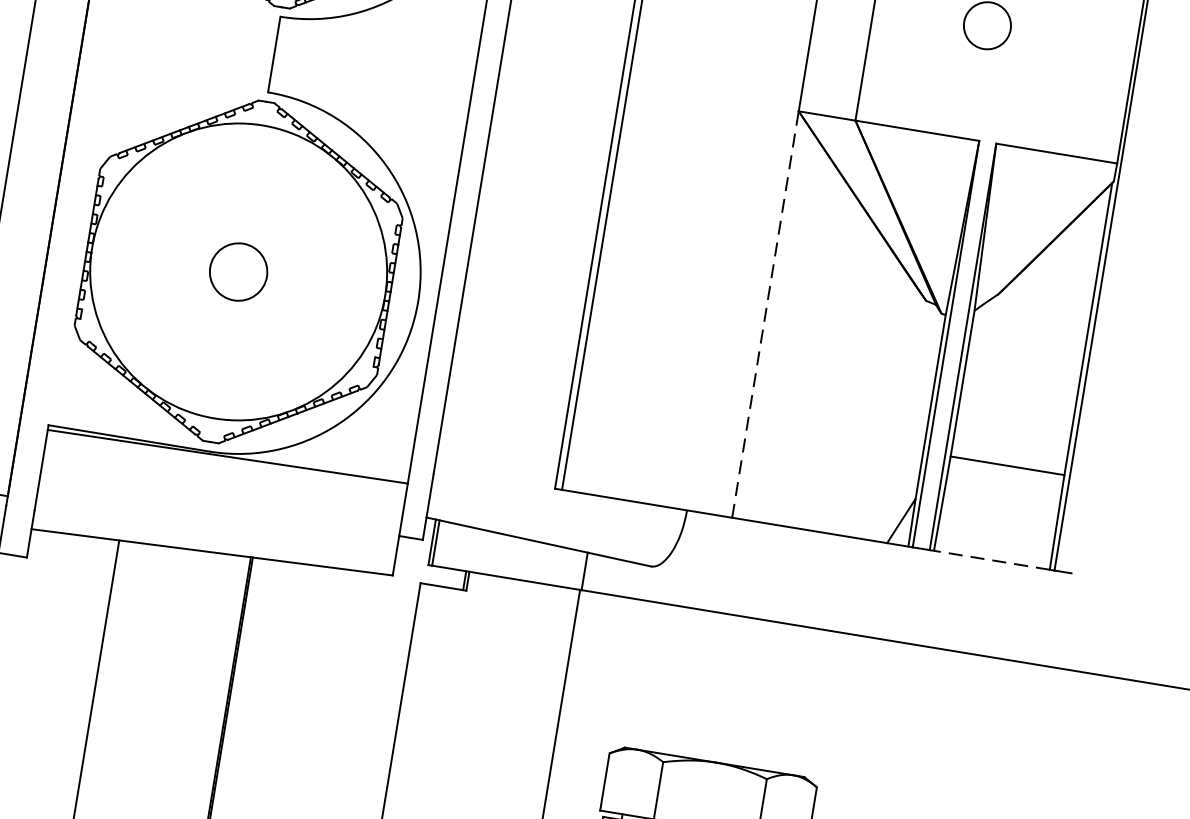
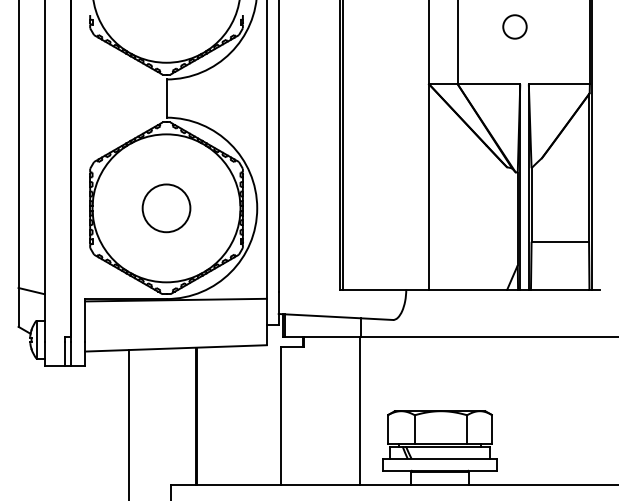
circle: (238, 272) -> (166, 208), size x1.67
line: (766, 313) -> (429, 186), dashed -> solid
line: (990, 560) -> (559, 289), dashed -> solid

